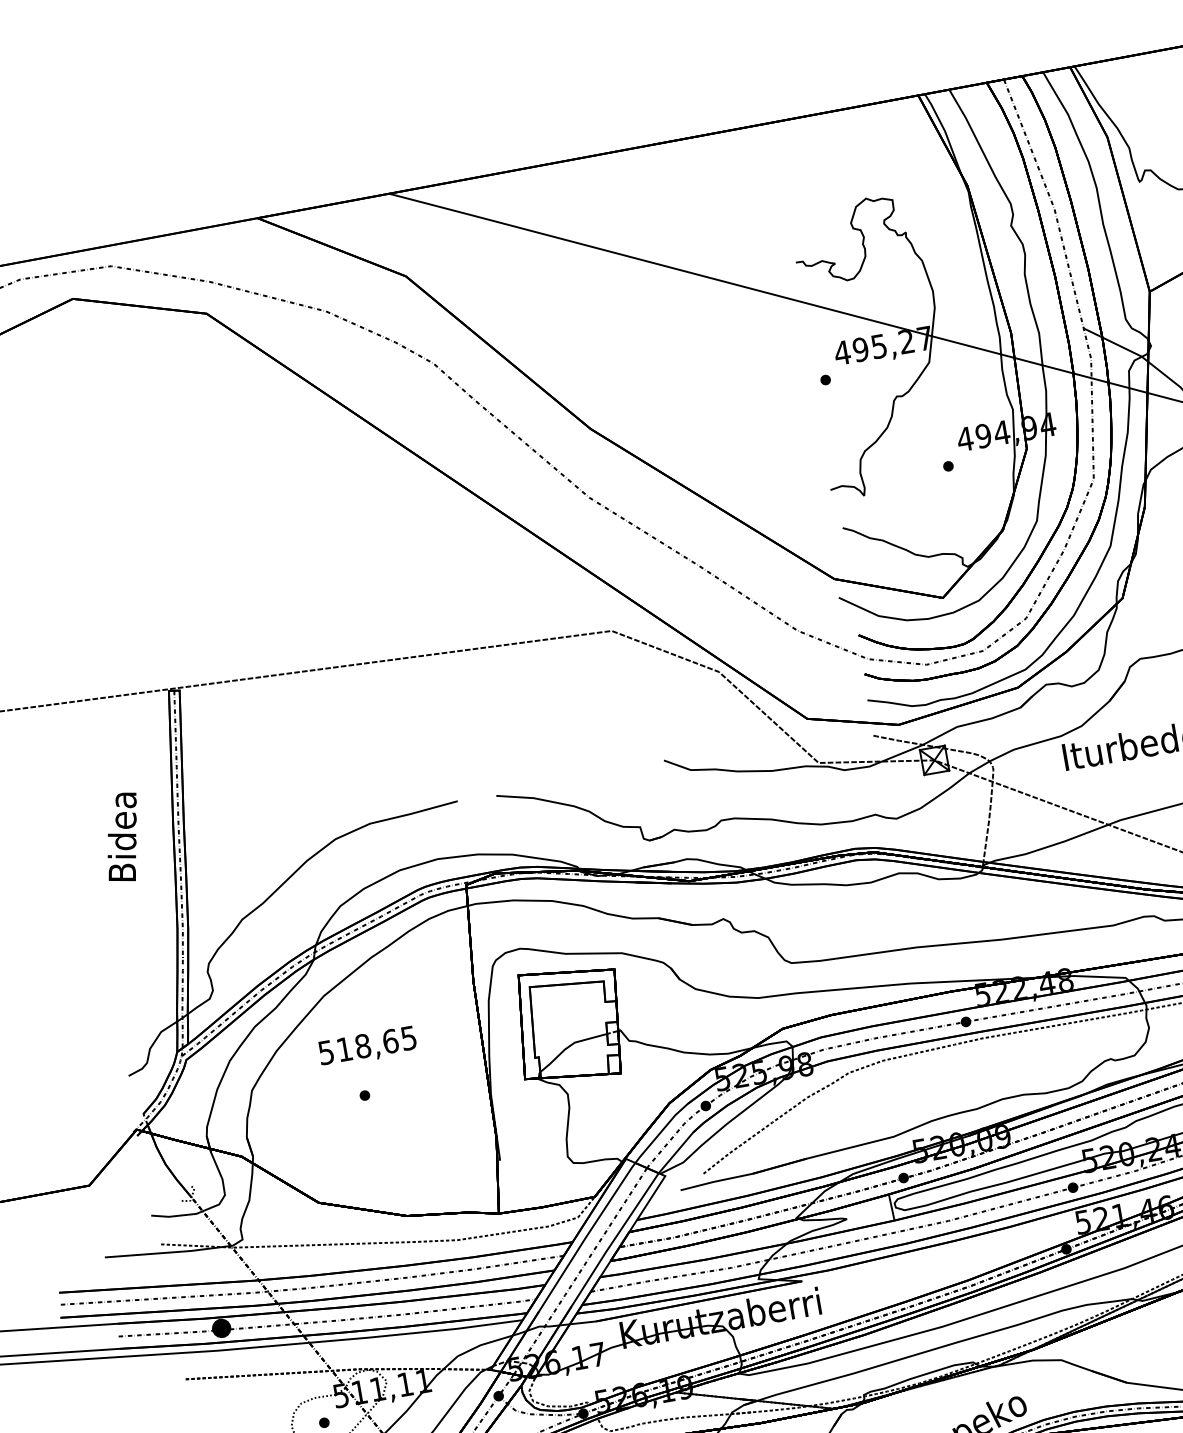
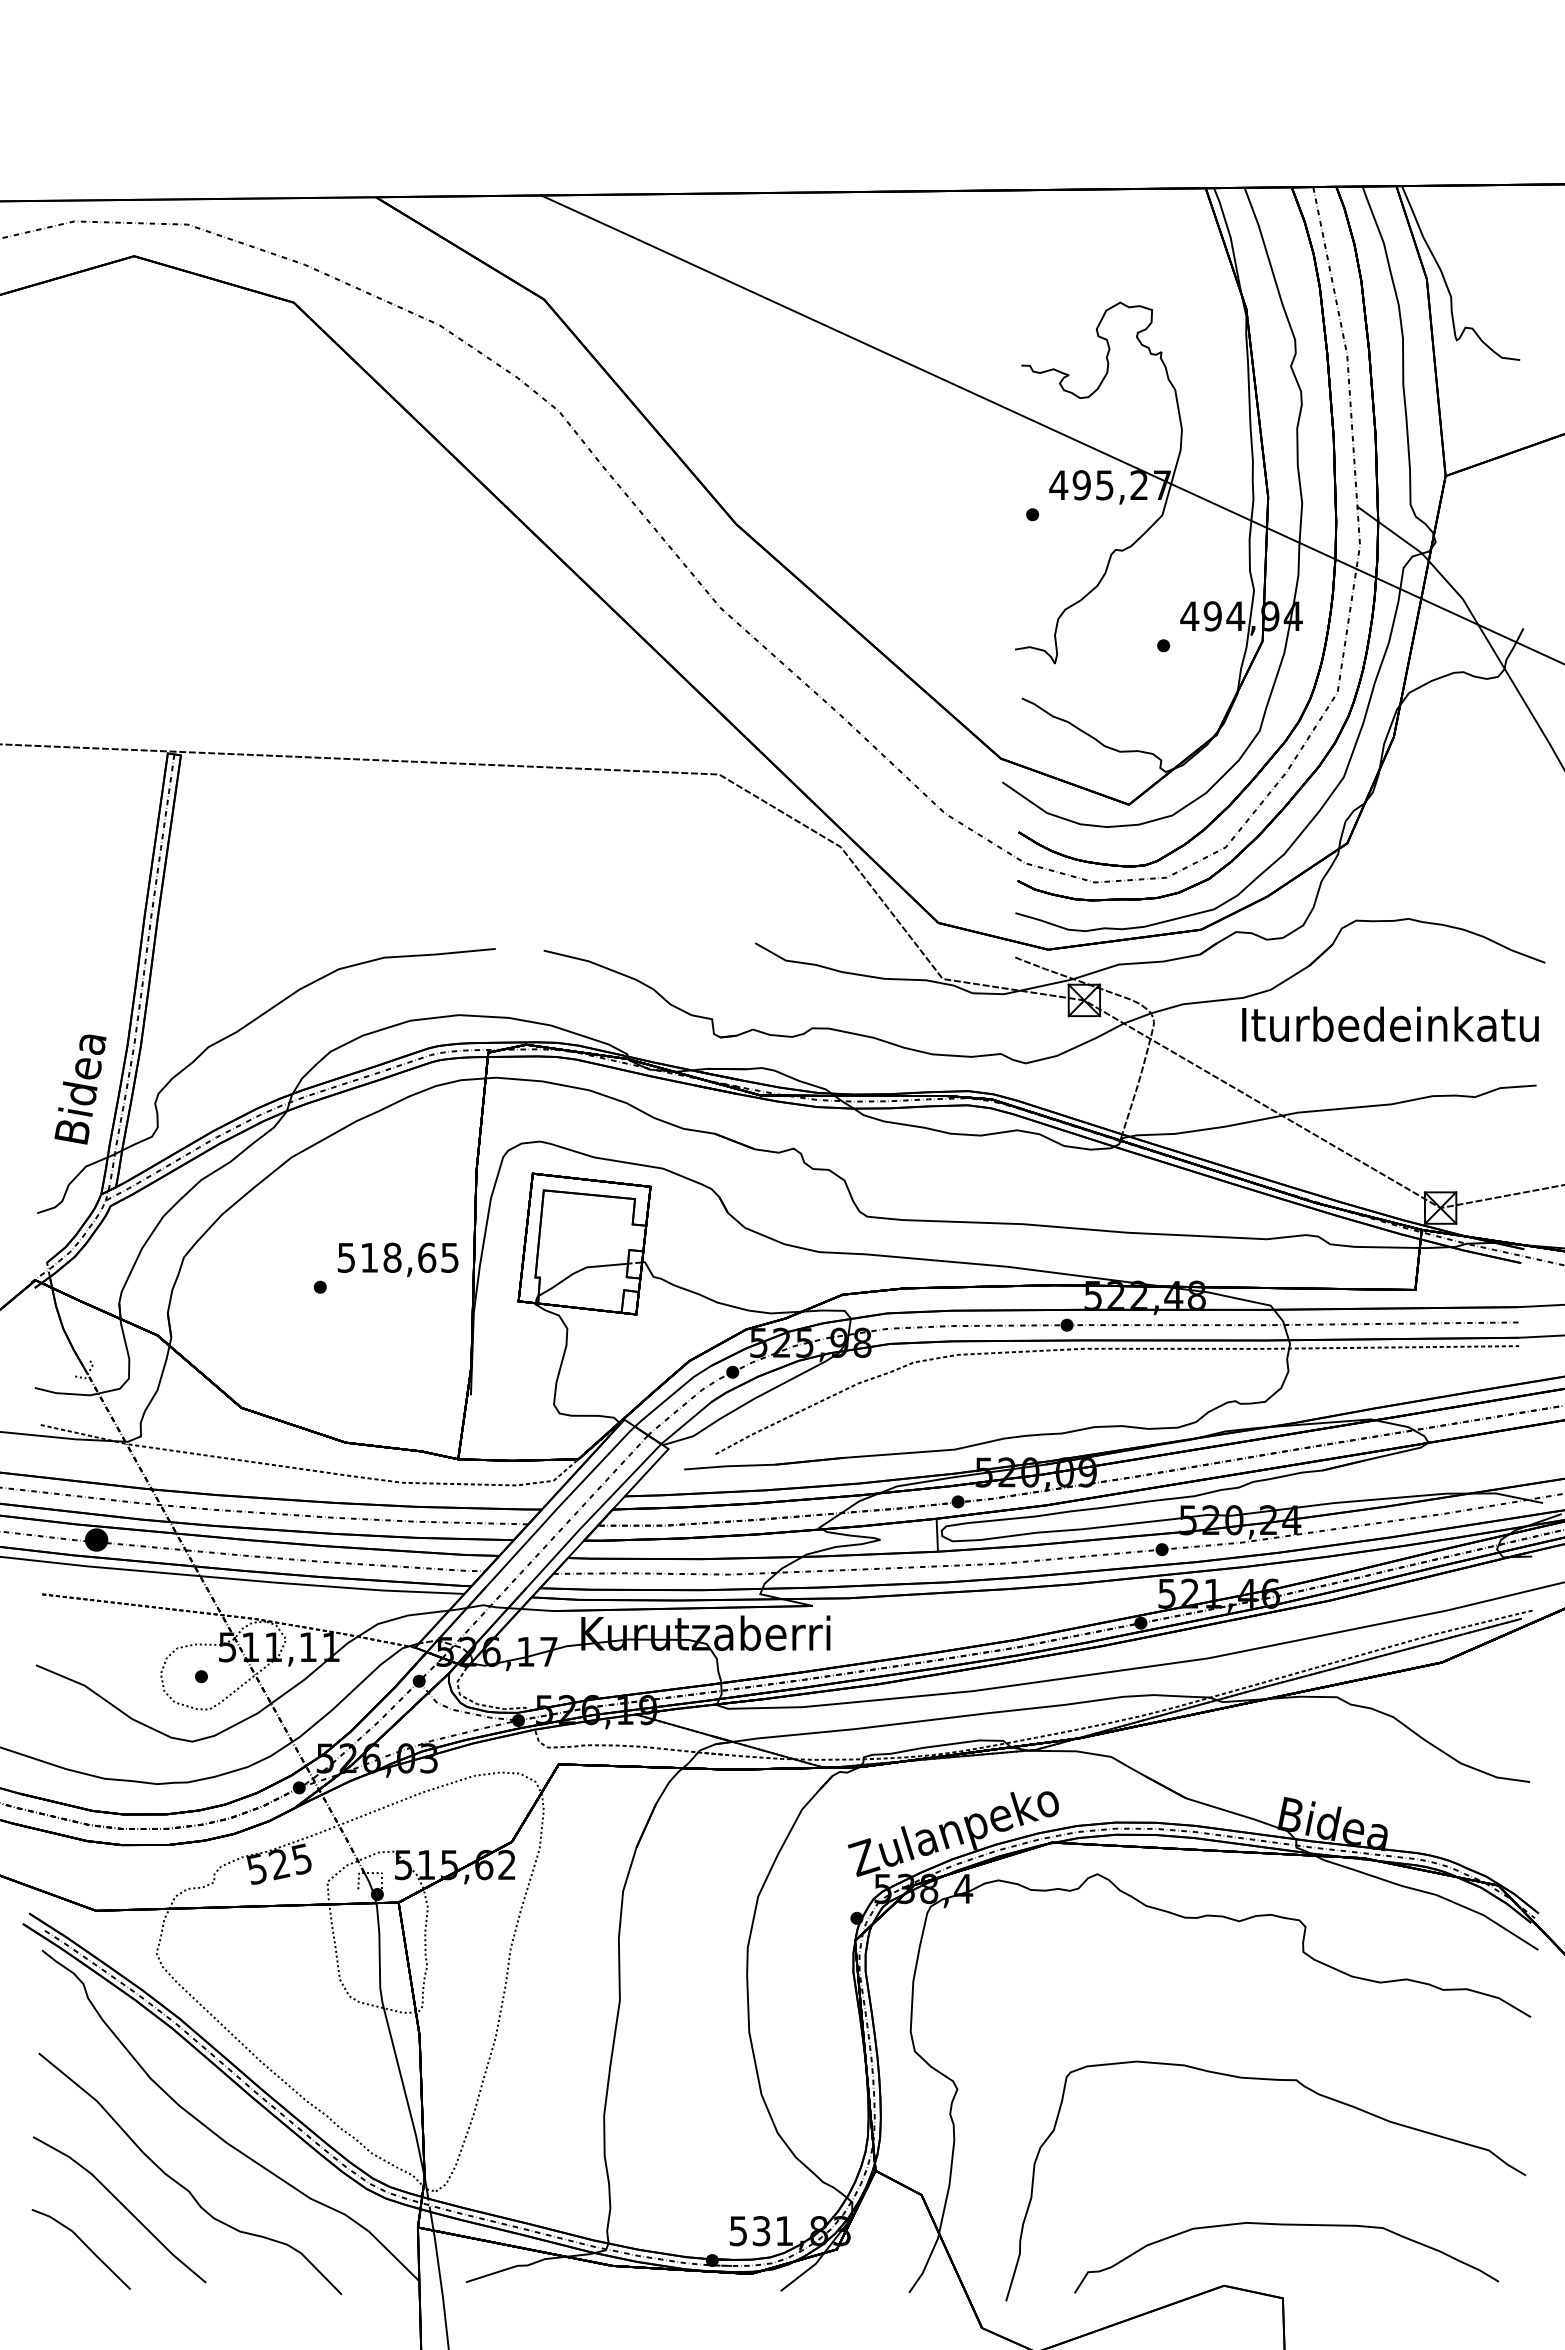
text: (122, 837) -> (80, 1089), moved
text: (367, 1046) -> (397, 1259), moved

